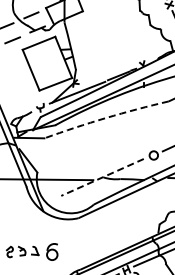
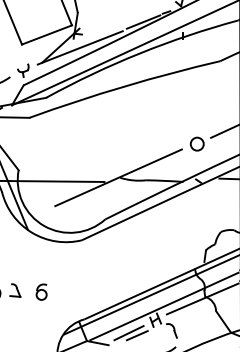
arc: (106, 118) -> (124, 87), dashed -> solid
line: (102, 177) -> (118, 177), dashed -> solid
part: (52, 251) -> (41, 291), size x0.62

